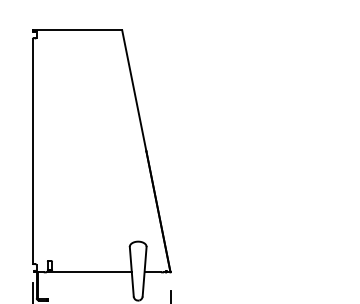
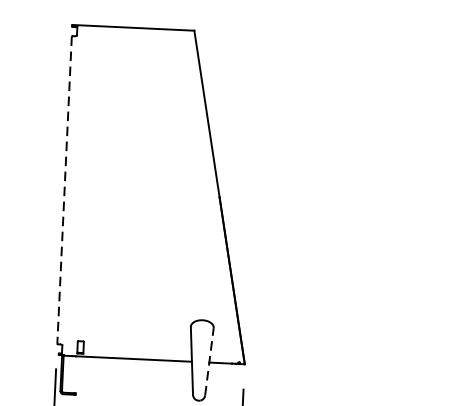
line: (32, 151) -> (64, 190), solid -> dashed
line: (144, 271) -> (209, 361), solid -> dashed

